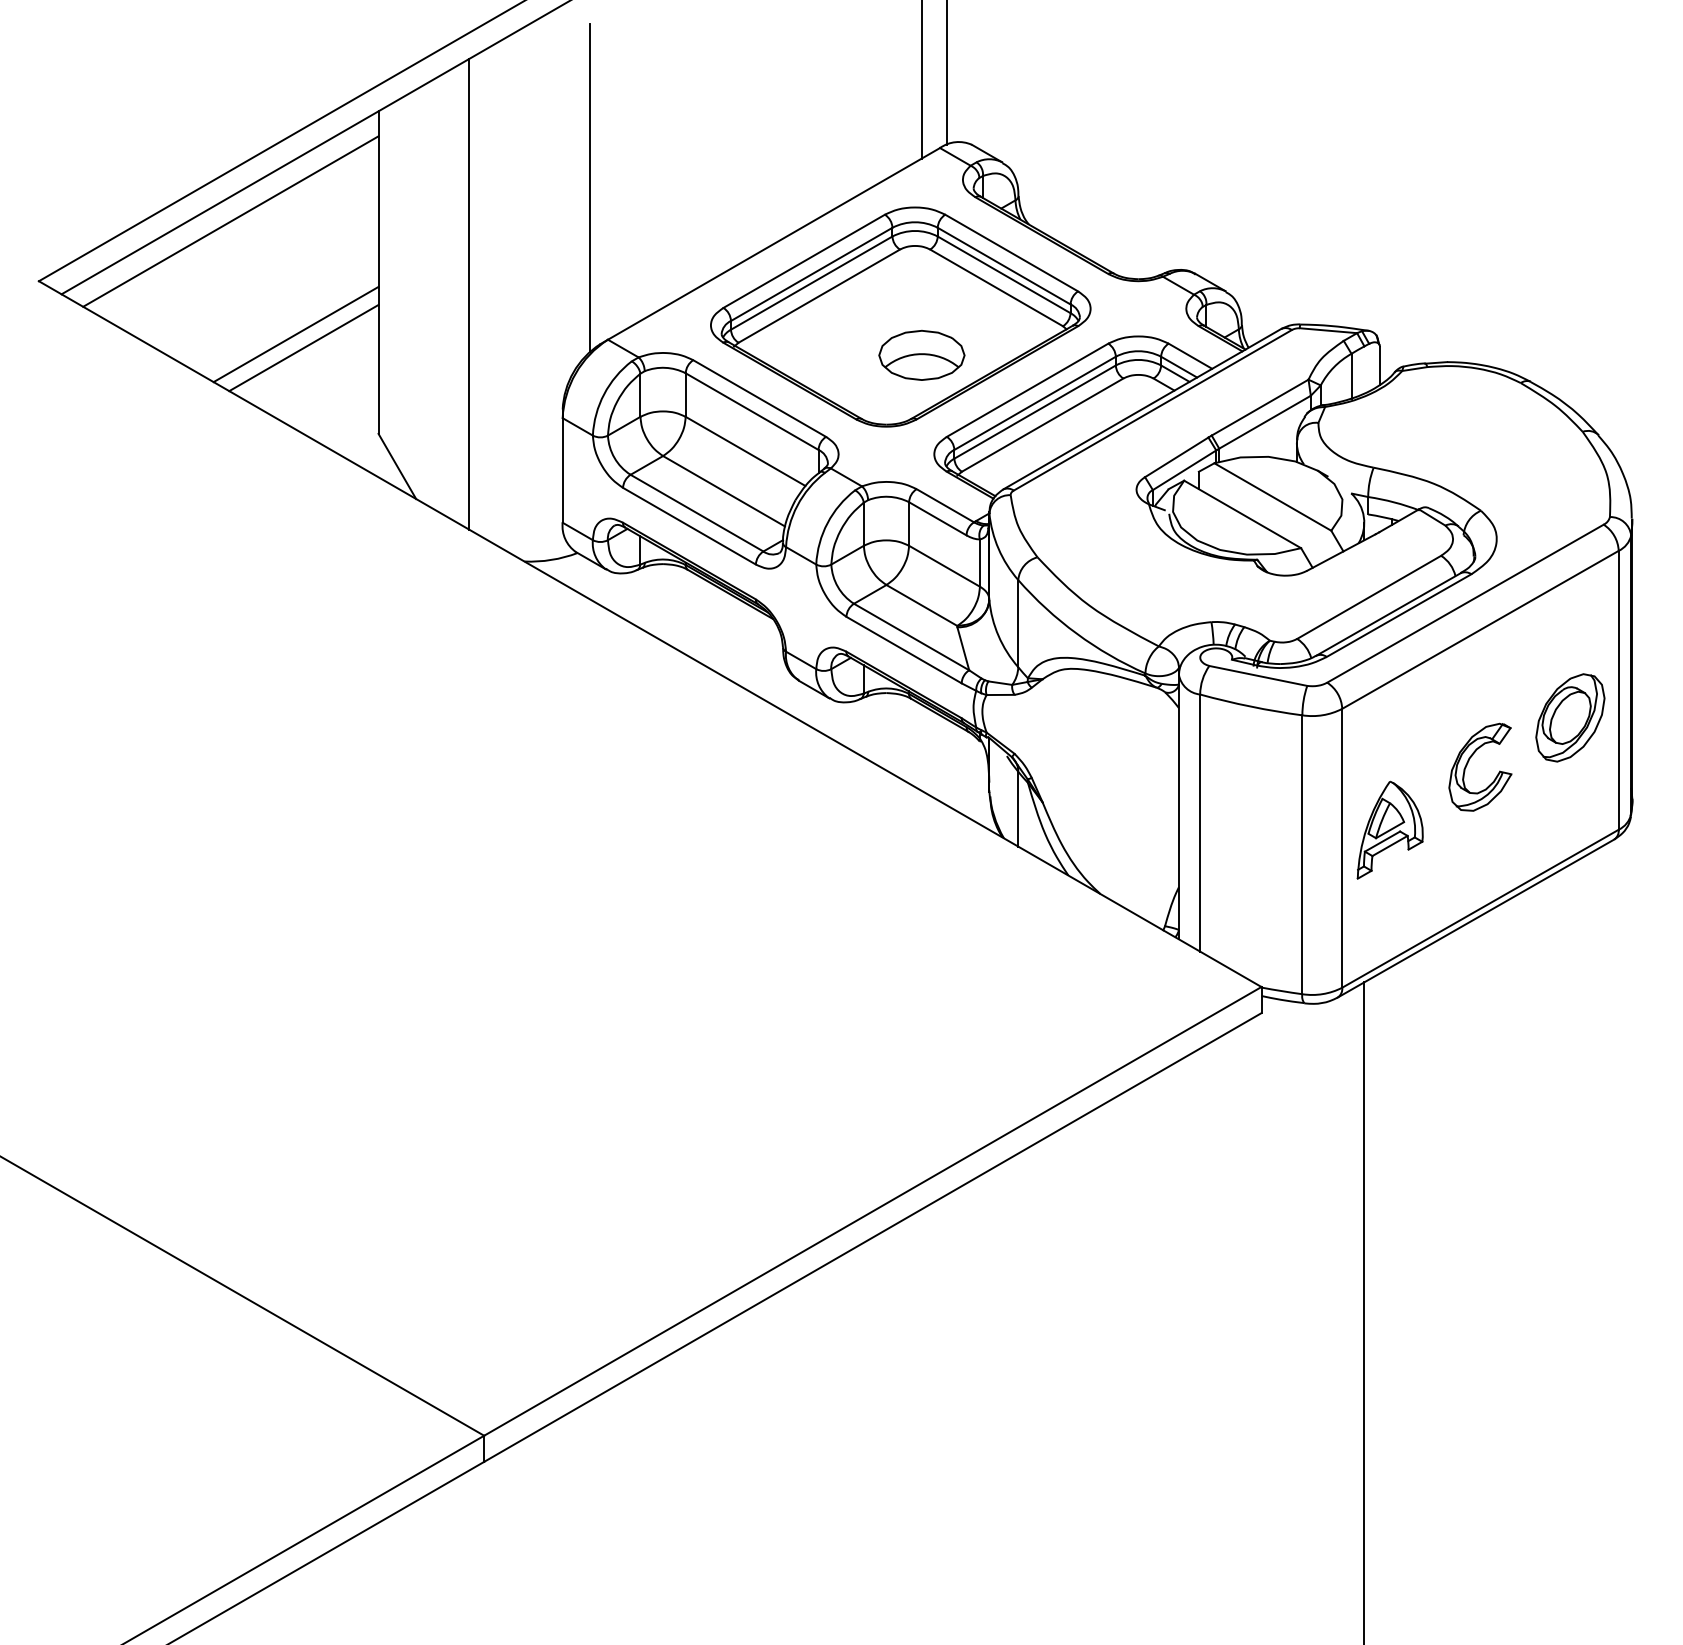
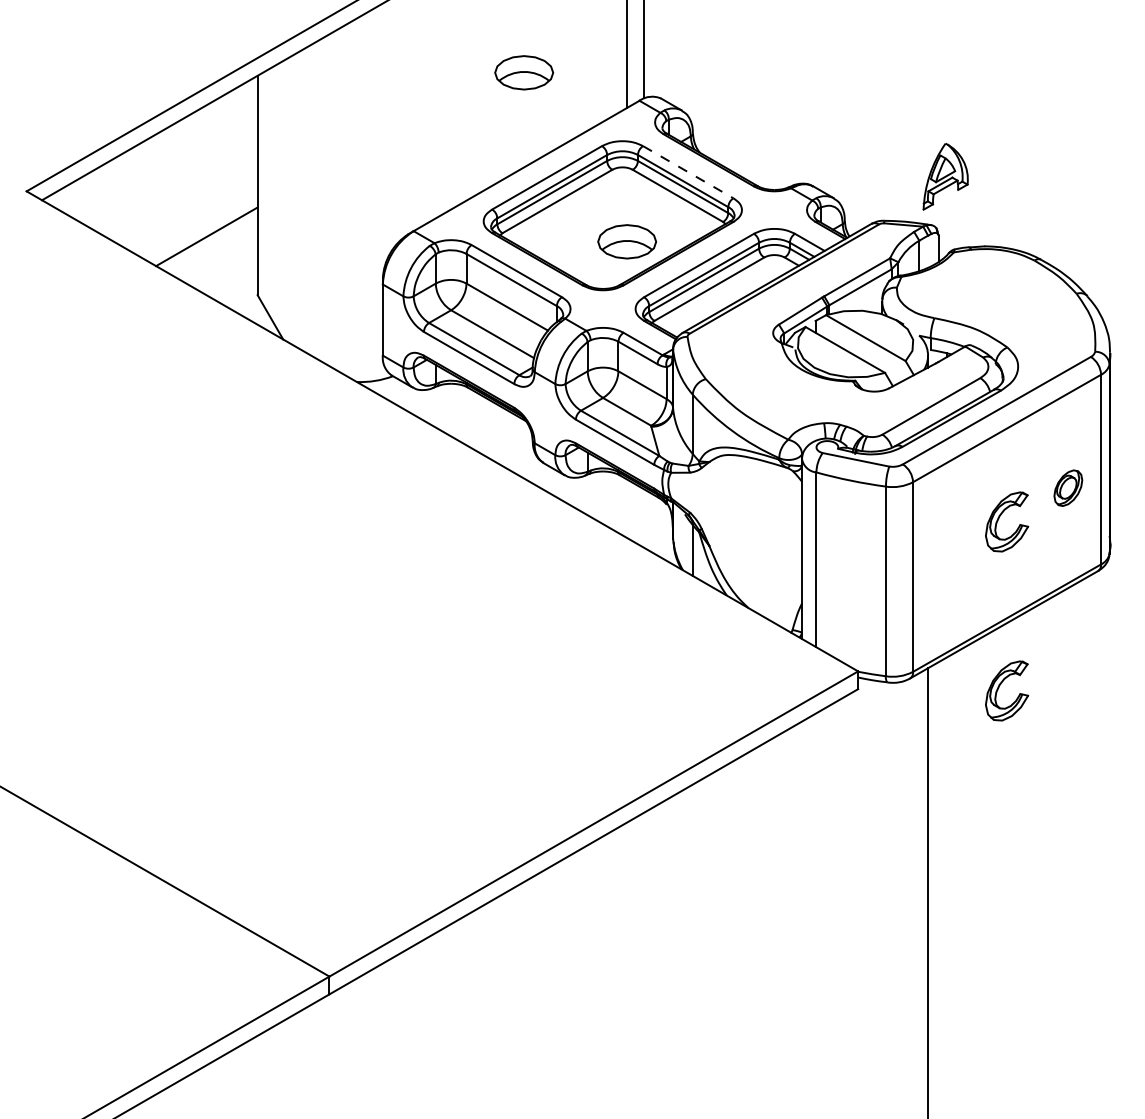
part: (770, 106) -> (524, 72), added
line: (590, 187) -> (401, 127), removed
line: (229, 221) -> (156, 150), removed
line: (1012, 253) -> (688, 172), solid -> dashed
line: (469, 294) -> (319, 200), removed
line: (296, 334) -> (201, 227), removed
part: (1570, 716) -> (1068, 487), size x0.6
part: (1389, 829) -> (945, 176), moved
part: (1472, 1006) -> (1001, 684), added

